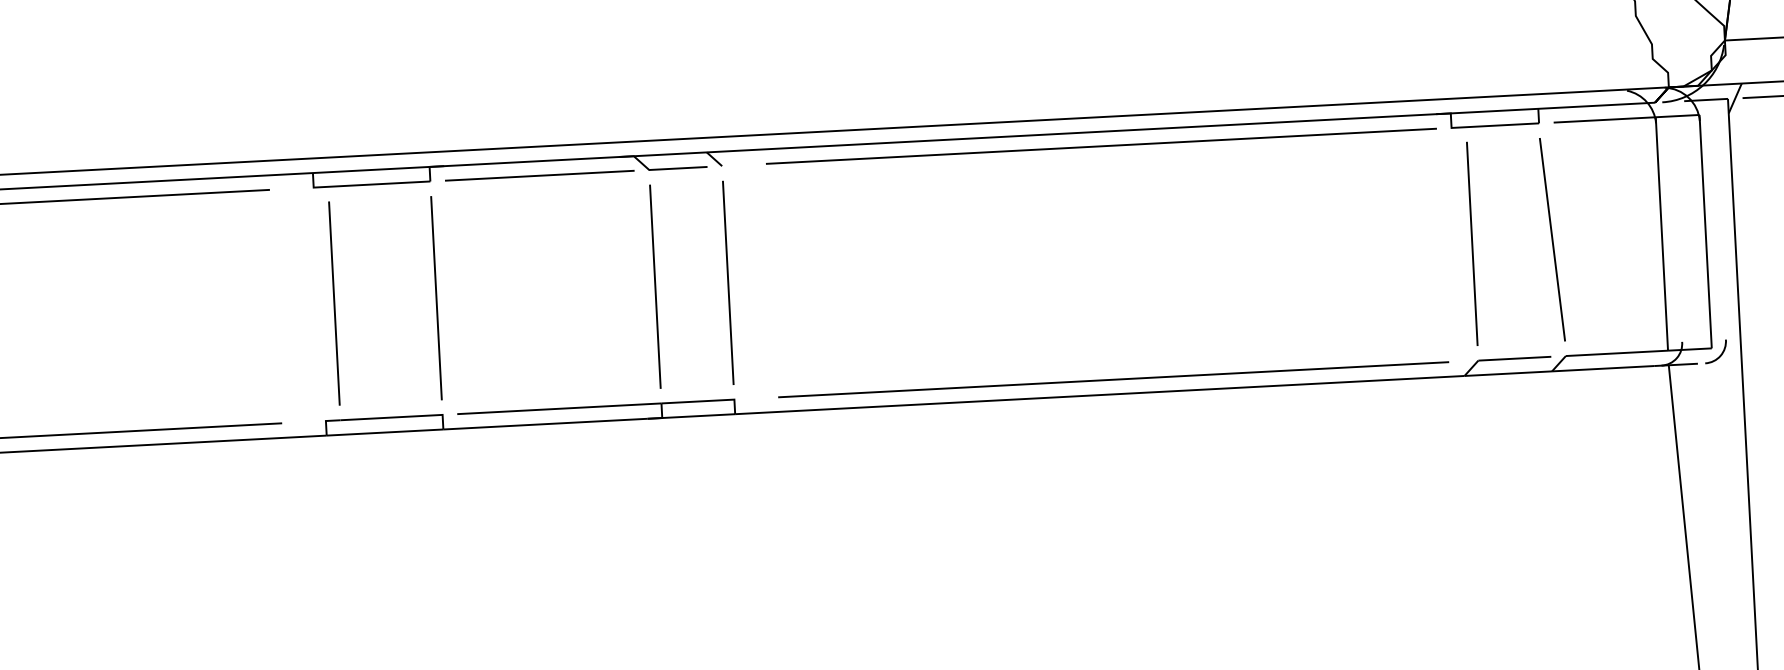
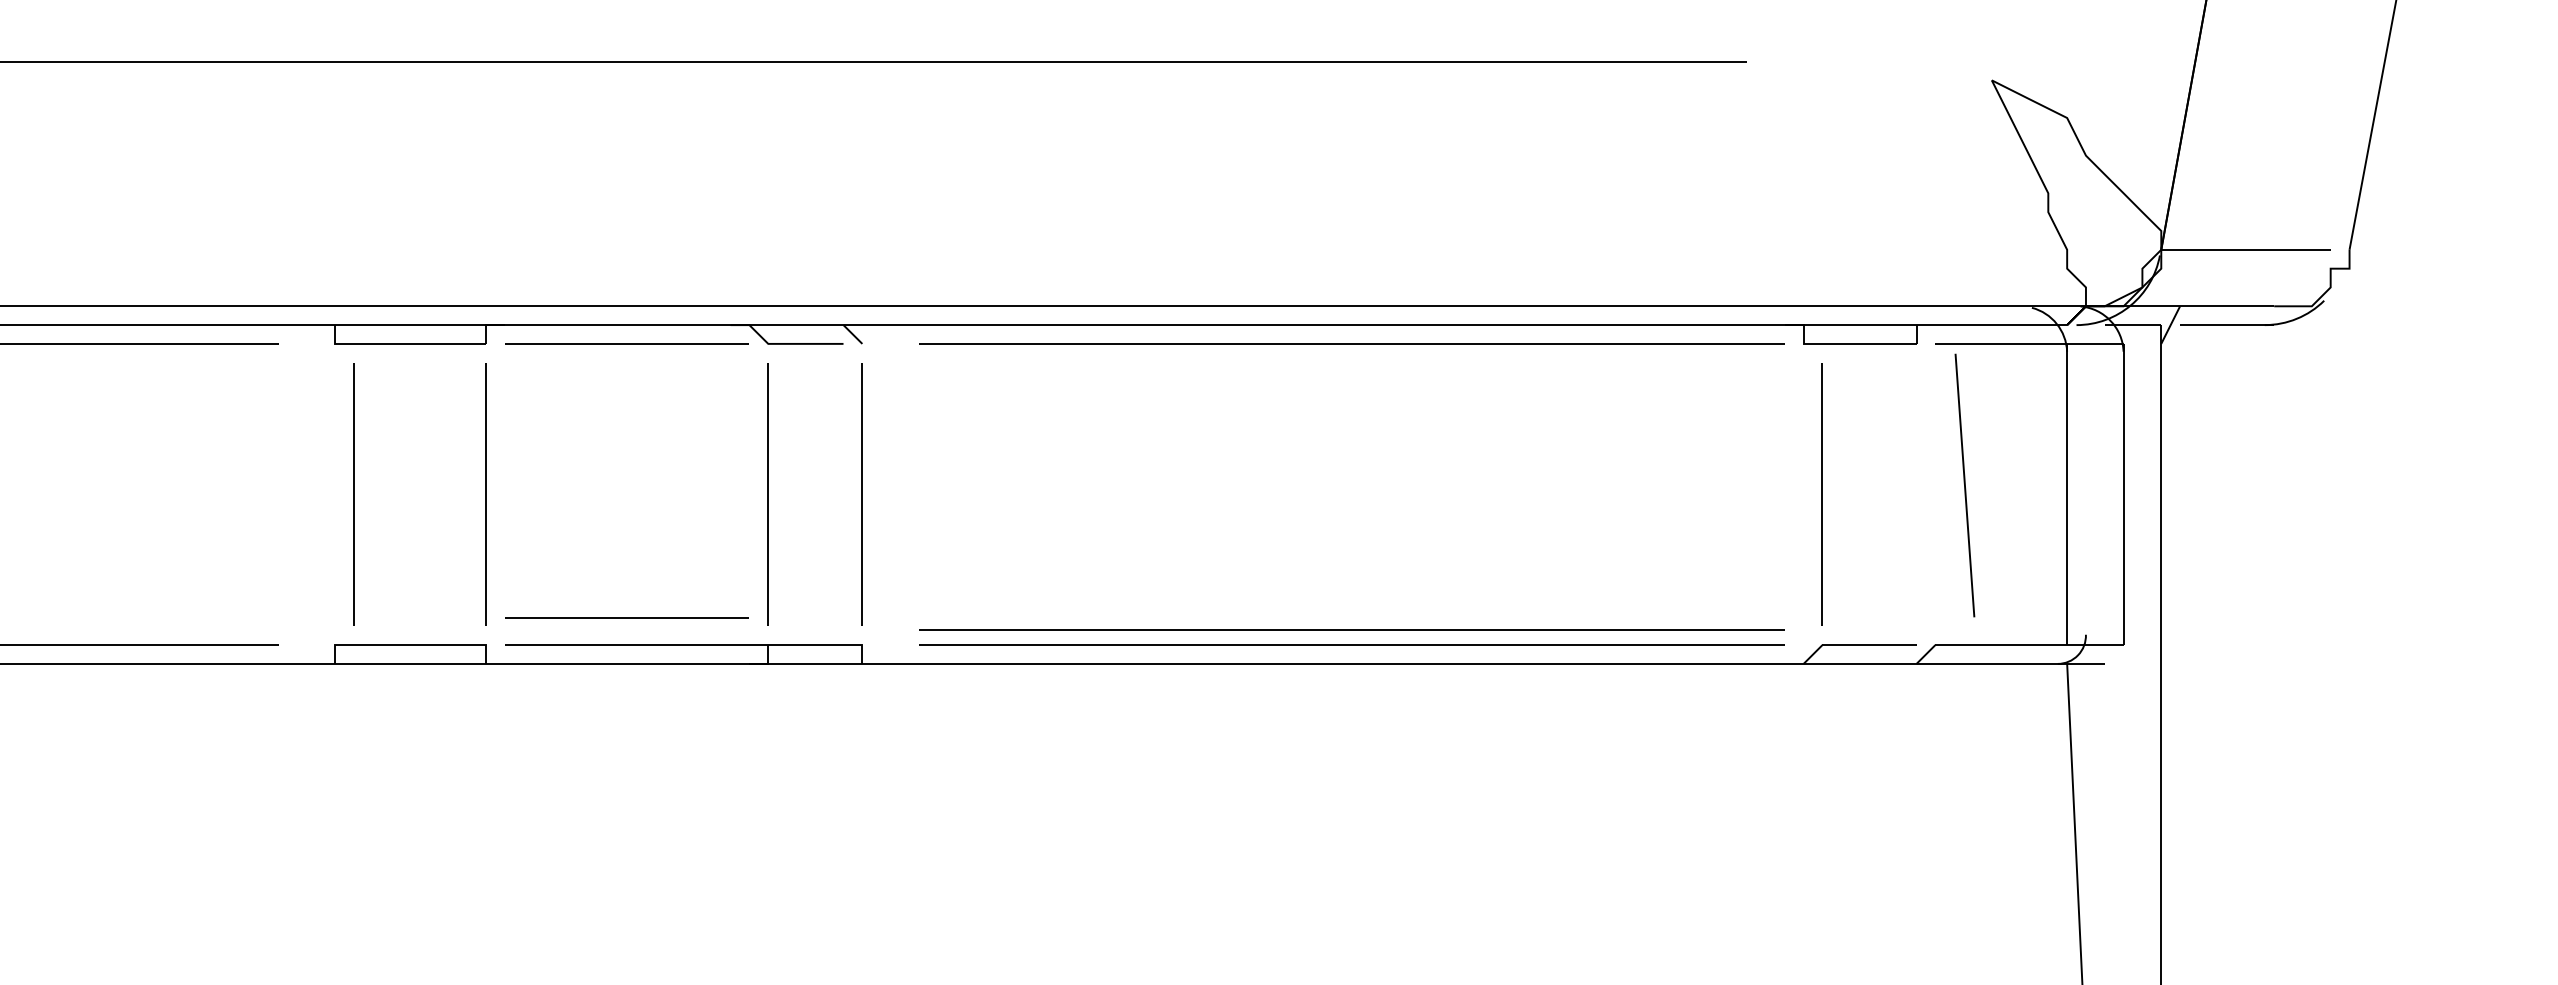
line: (1552, 239) -> (1964, 485), moved
part: (1719, 355) -> (2133, 654), removed
line: (1112, 367) -> (1351, 629), added
line: (550, 387) -> (626, 617), added

